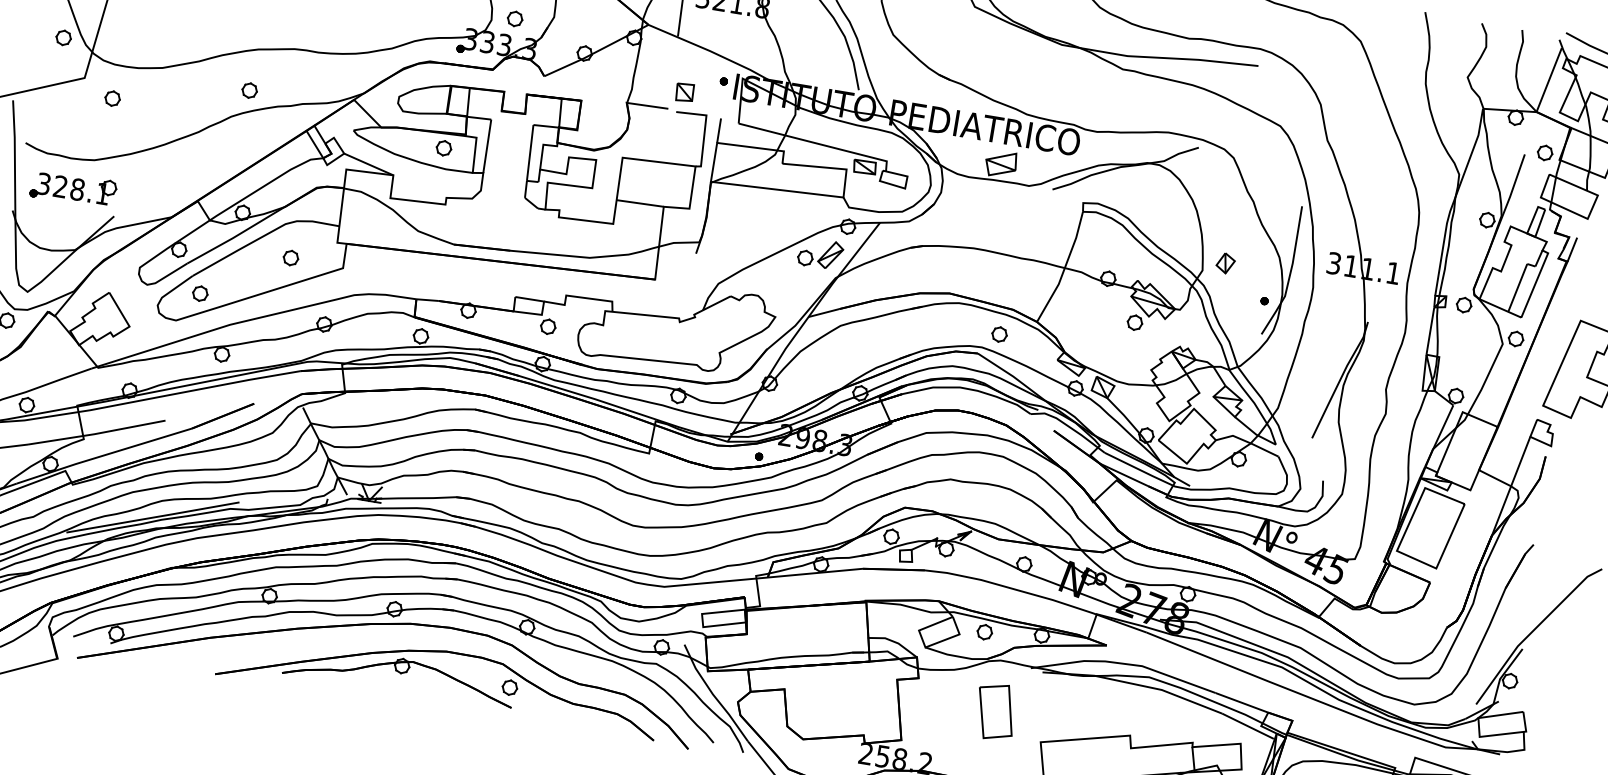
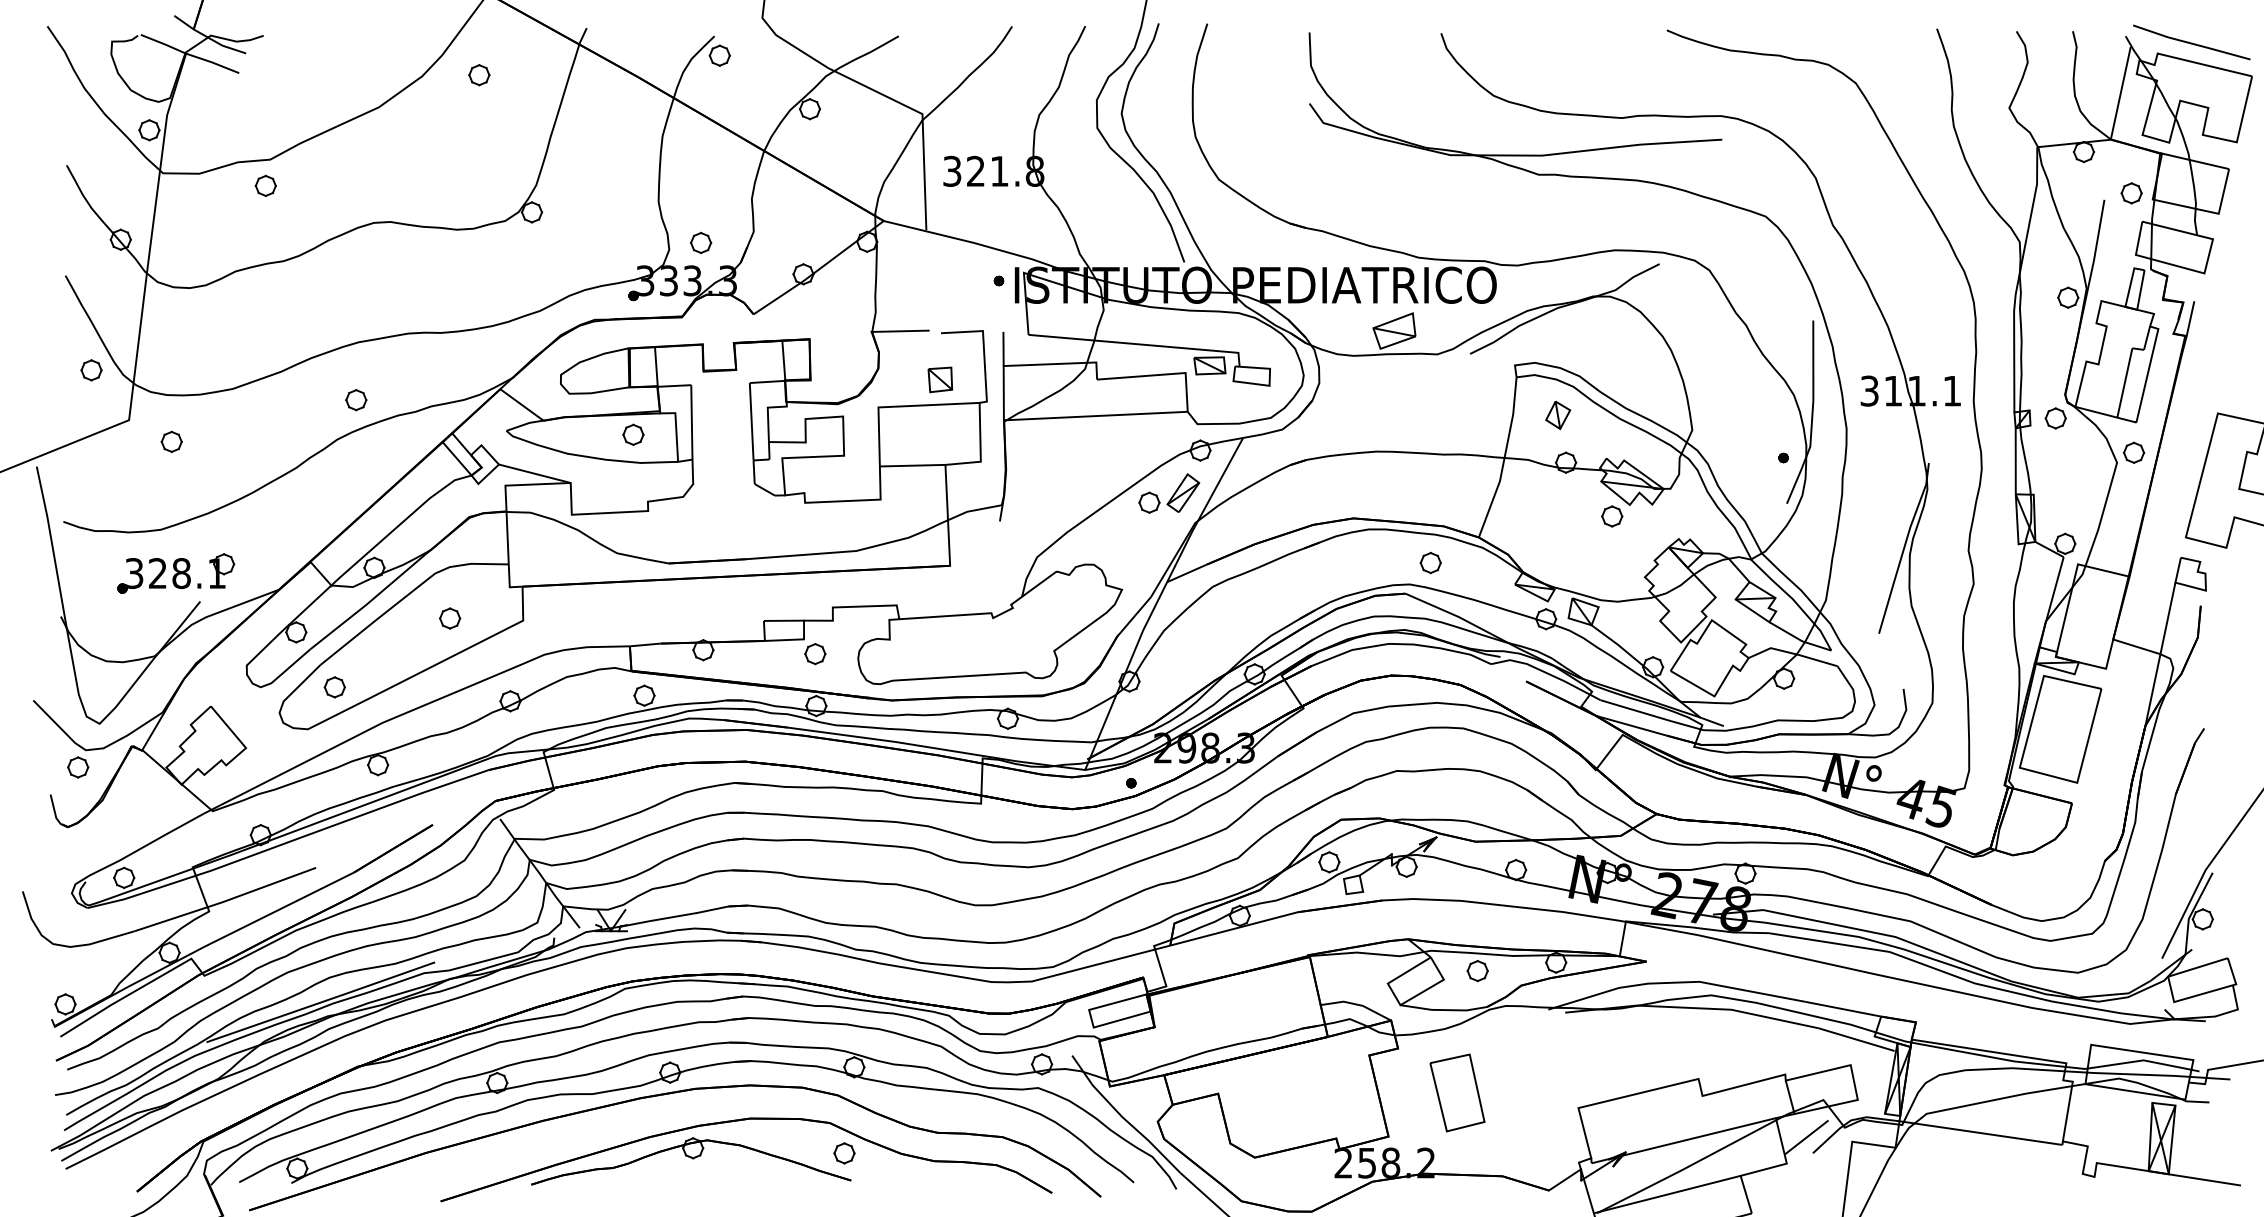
part: (684, 92) -> (939, 379), moved
part: (73, 189) -> (176, 573), moved
part: (1225, 263) -> (1558, 415), moved
part: (995, 711) -> (1457, 1092), moved

